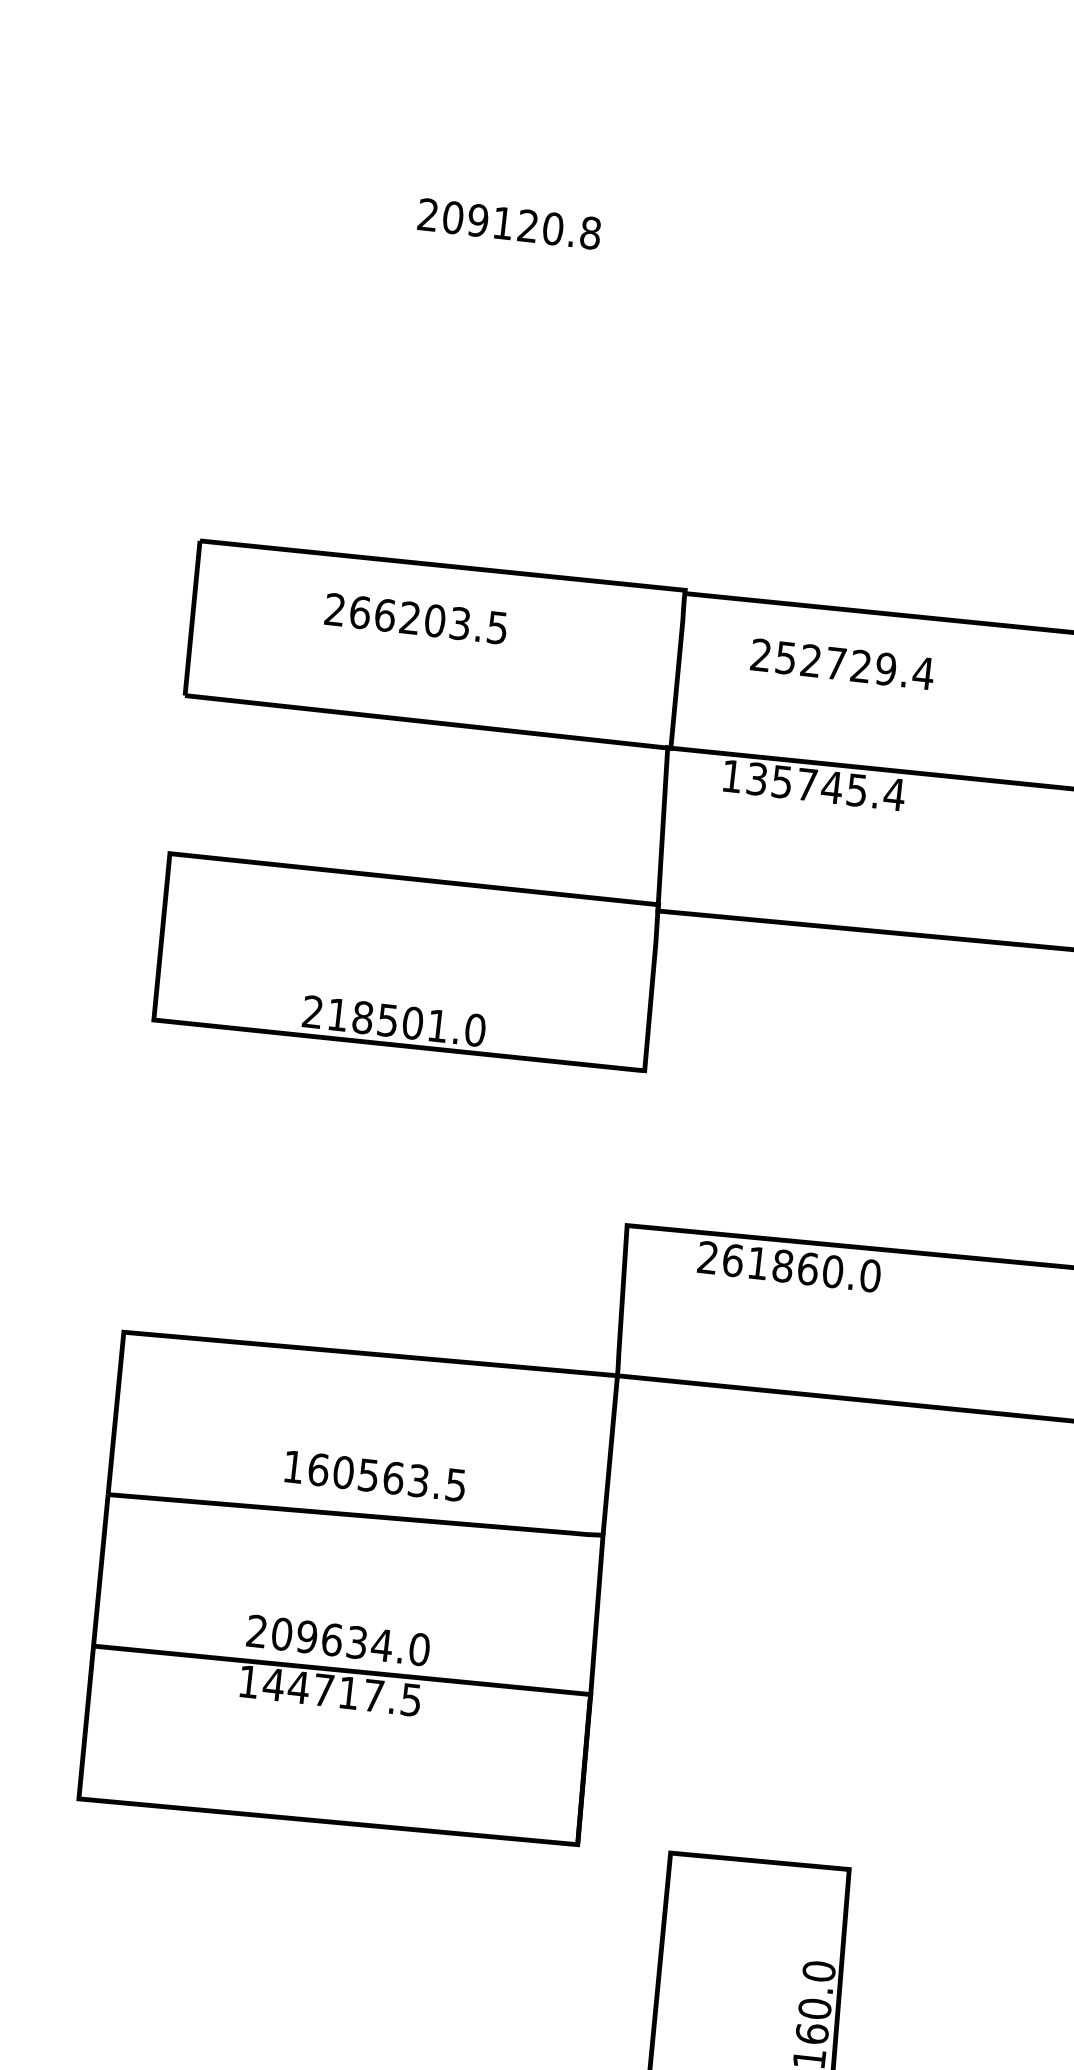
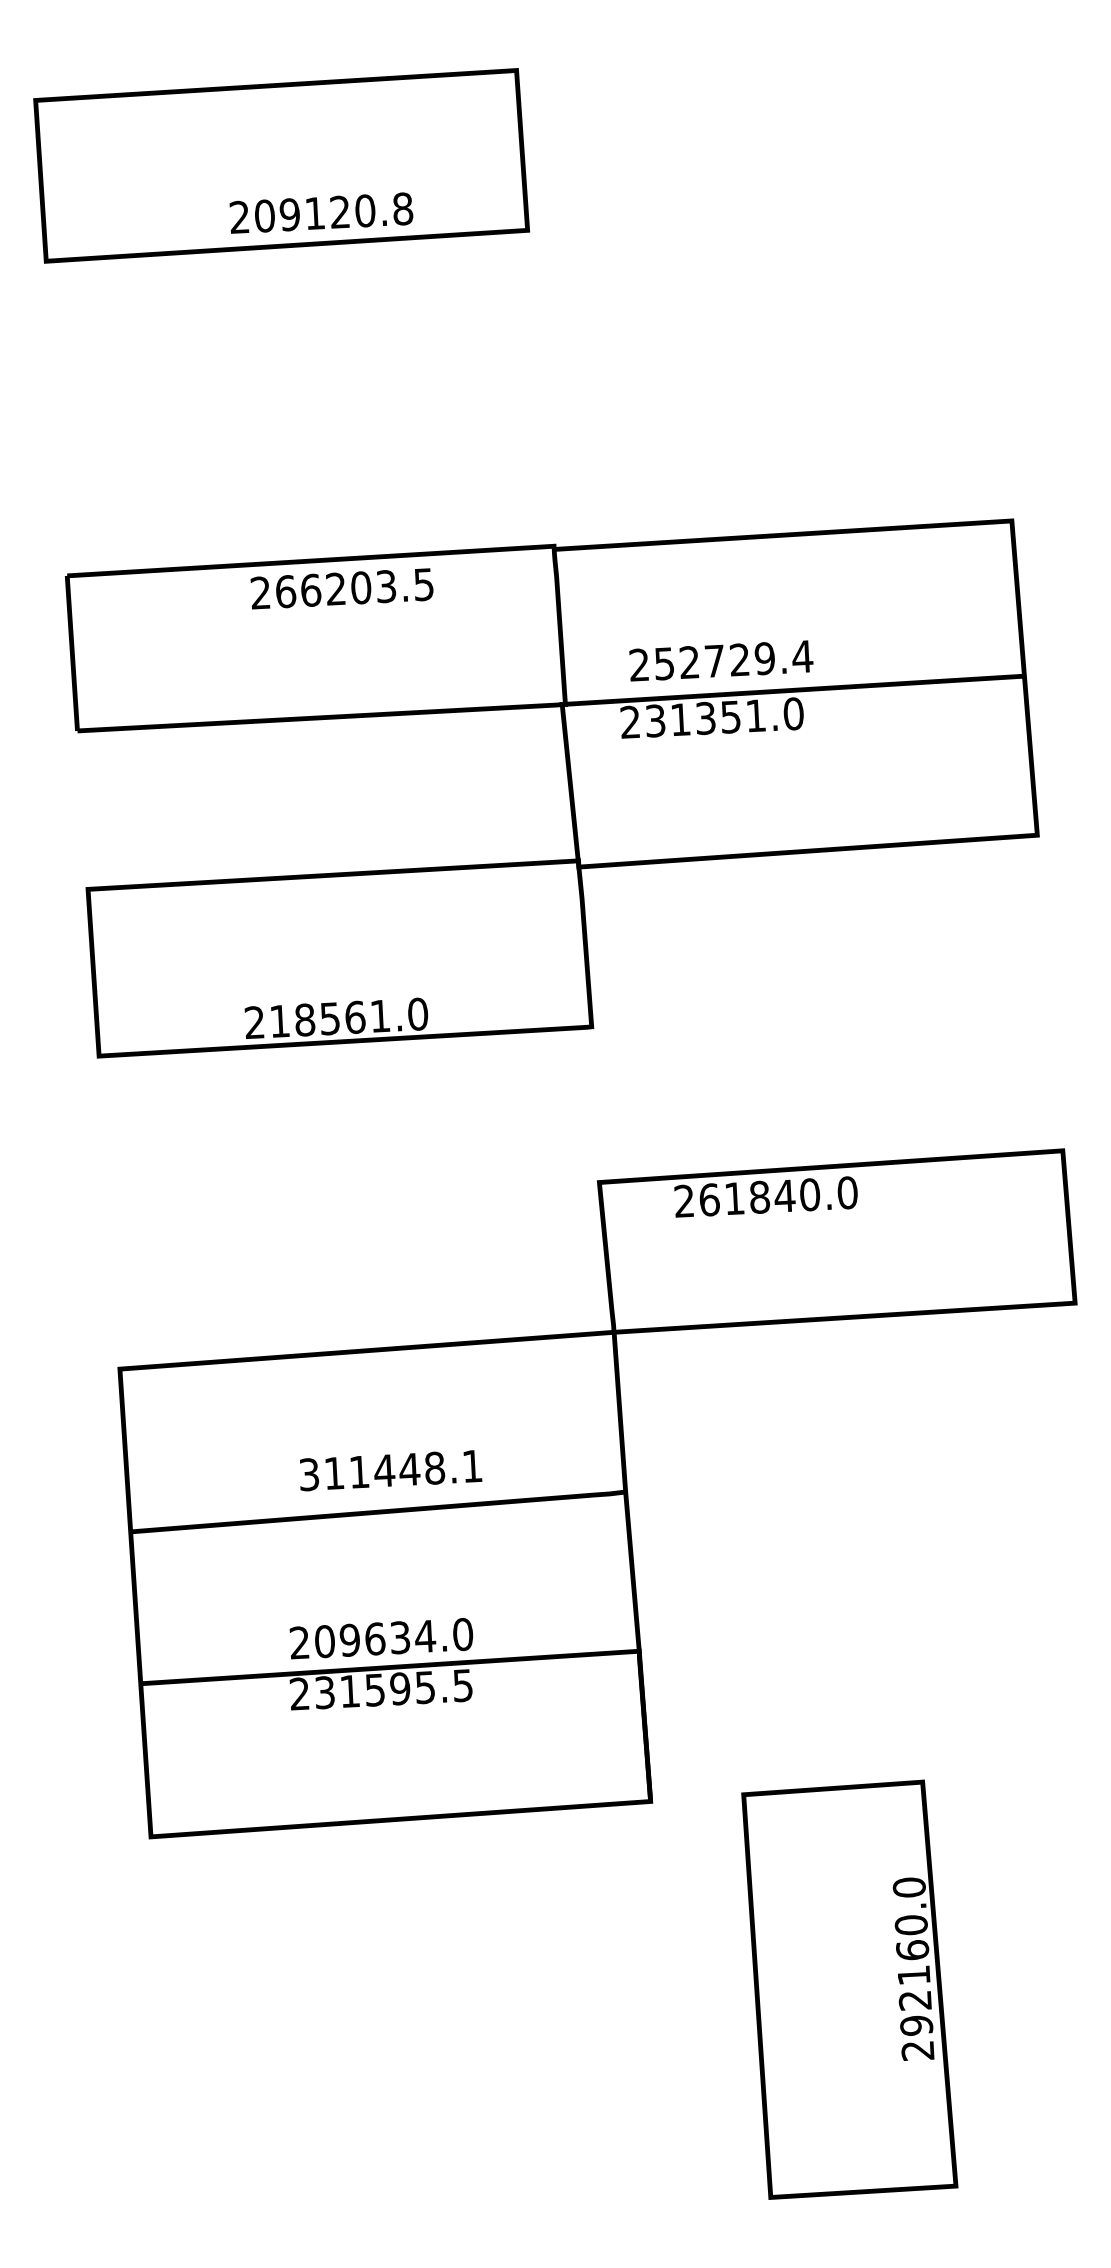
part: (477, 170) -> (281, 165), added
text: (415, 618) -> (341, 588), moved
text: (842, 664) -> (721, 660), moved
text: (813, 784) -> (712, 717), 135745.4 -> 231351.0
text: (413, 1022) -> (355, 1016), 218501.0 -> 218561.0
text: (807, 1268) -> (784, 1195), 261860.0 -> 261840.0
text: (375, 1476) -> (391, 1470), 160563.5 -> 311448.1
text: (310, 1688) -> (361, 1690), 144717.5 -> 231595.5

